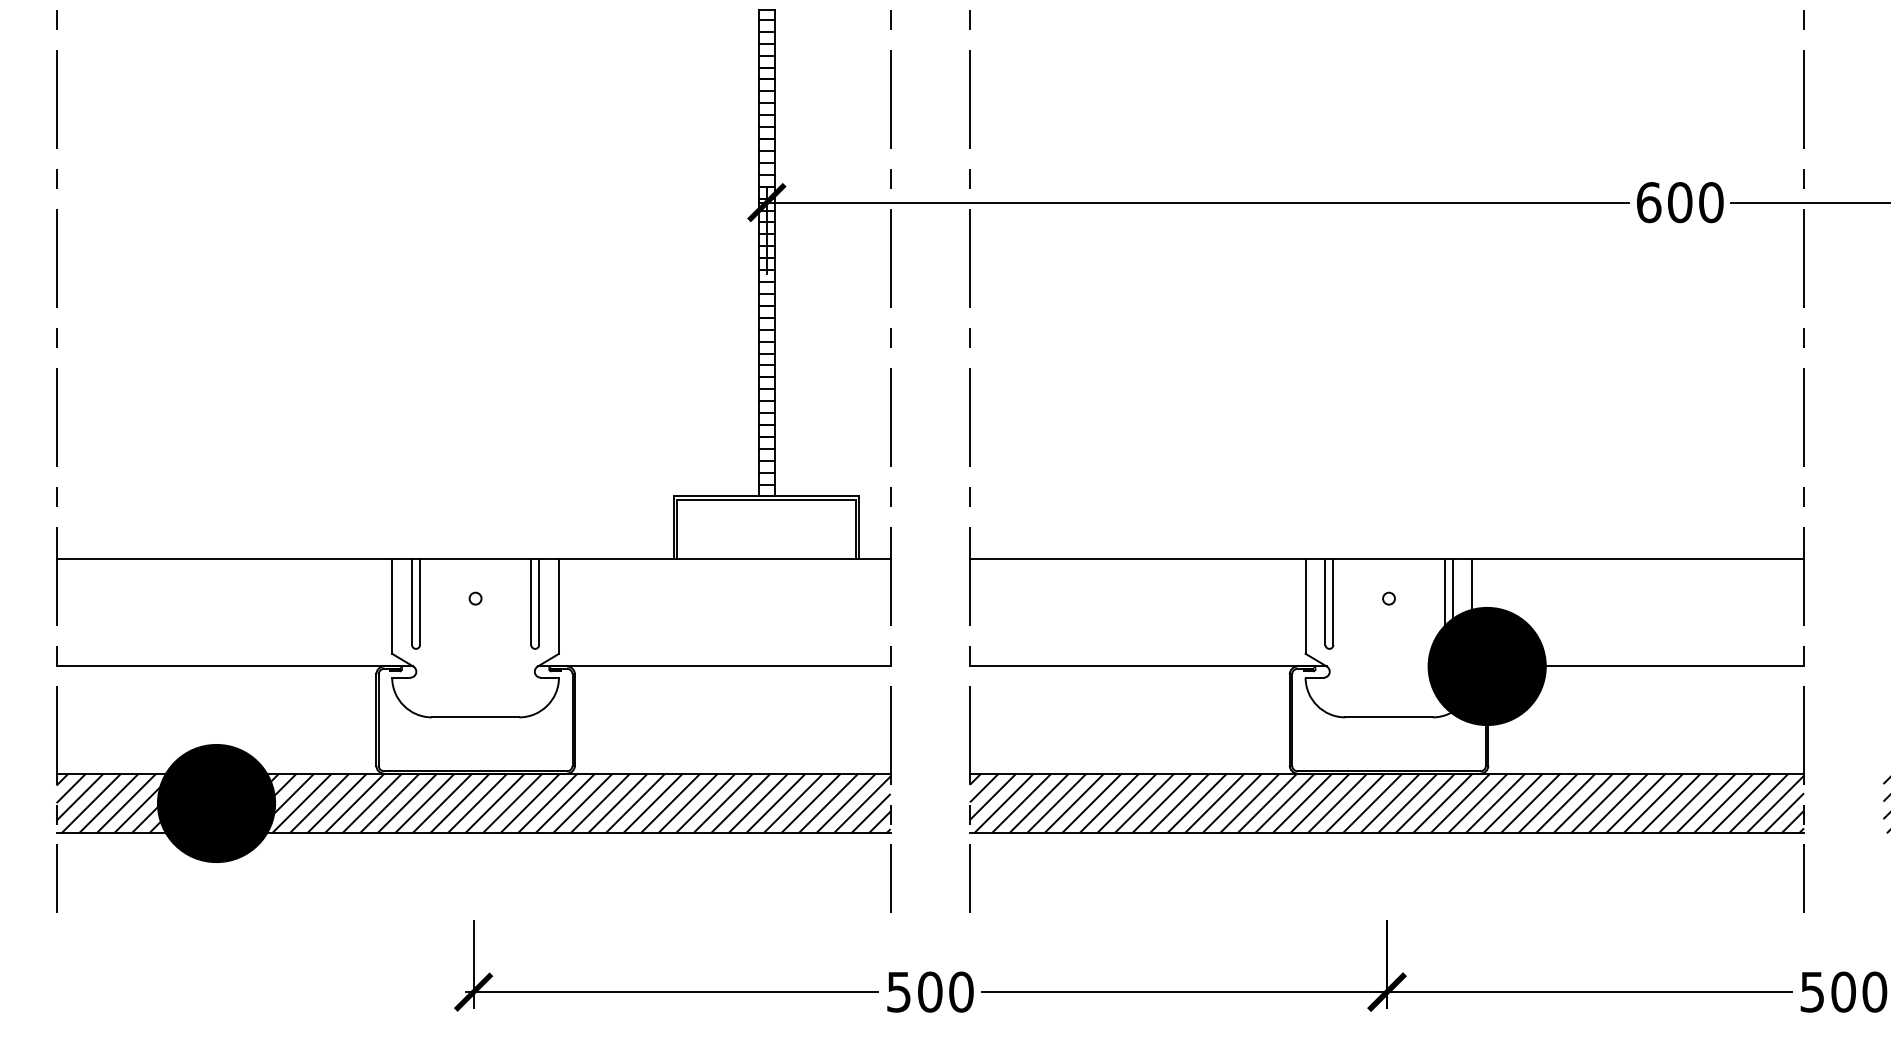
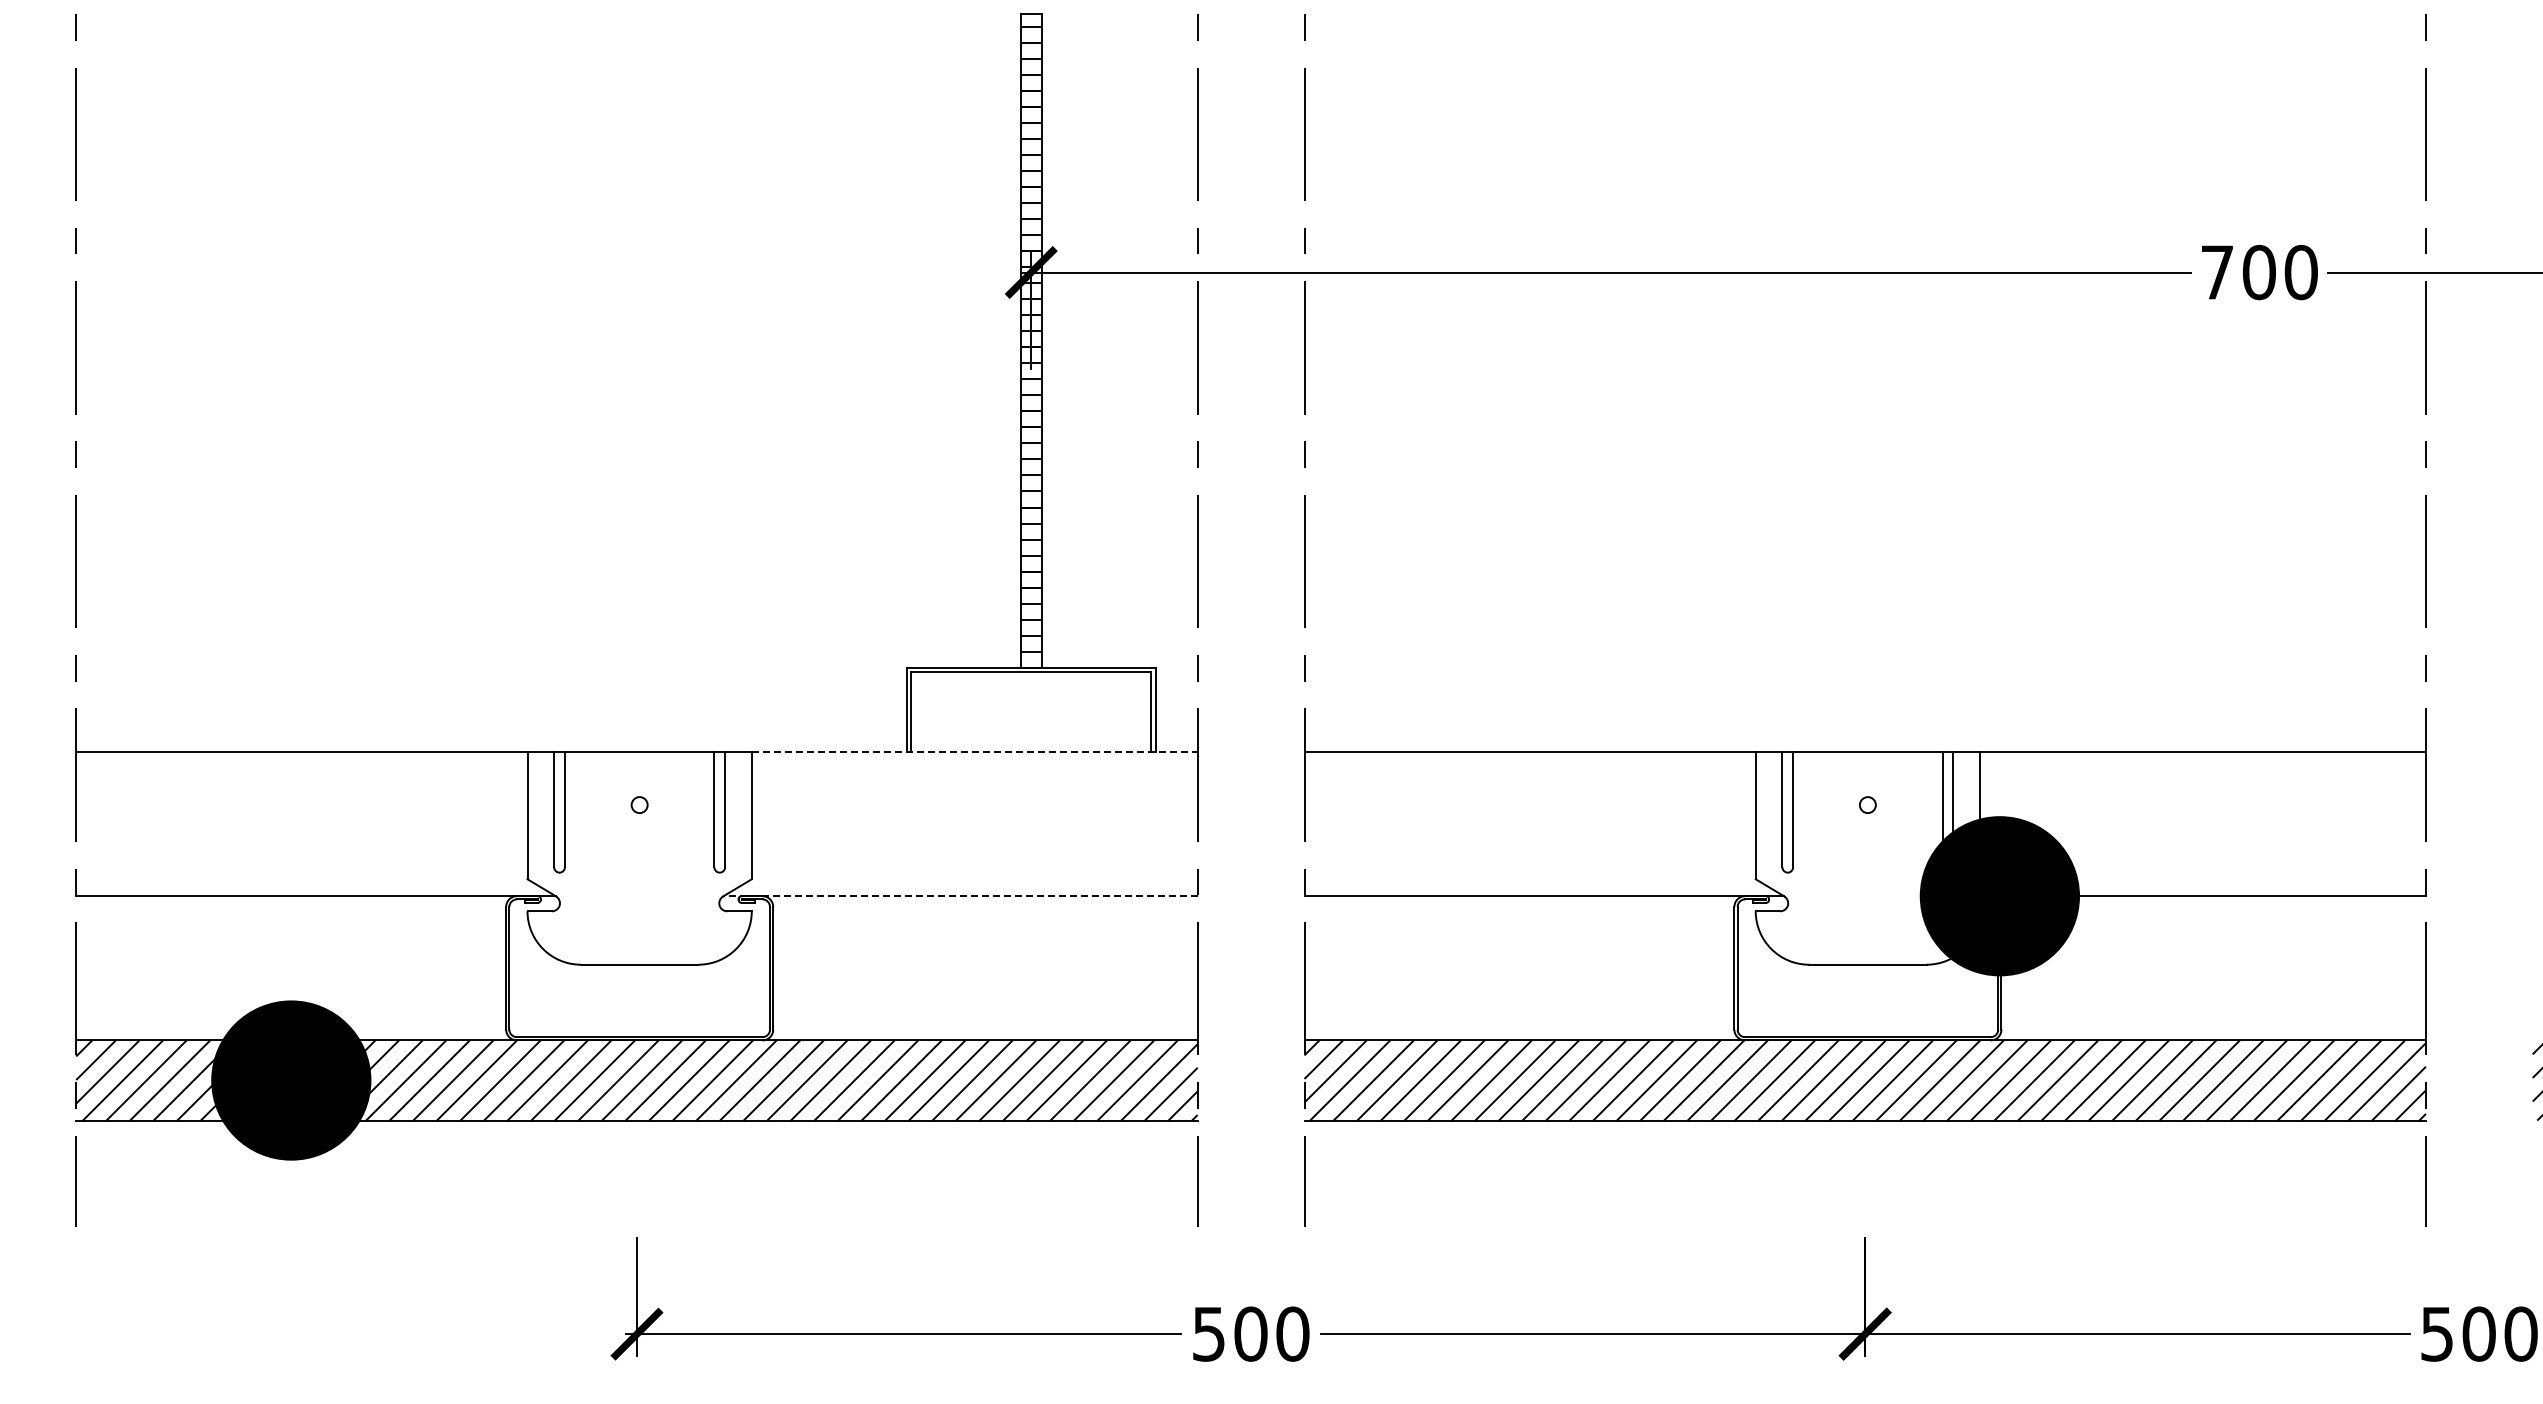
text: (1649, 202) -> (2217, 272), 600 -> 700
line: (724, 559) -> (974, 752), solid -> dashed
line: (714, 666) -> (960, 896), solid -> dashed

